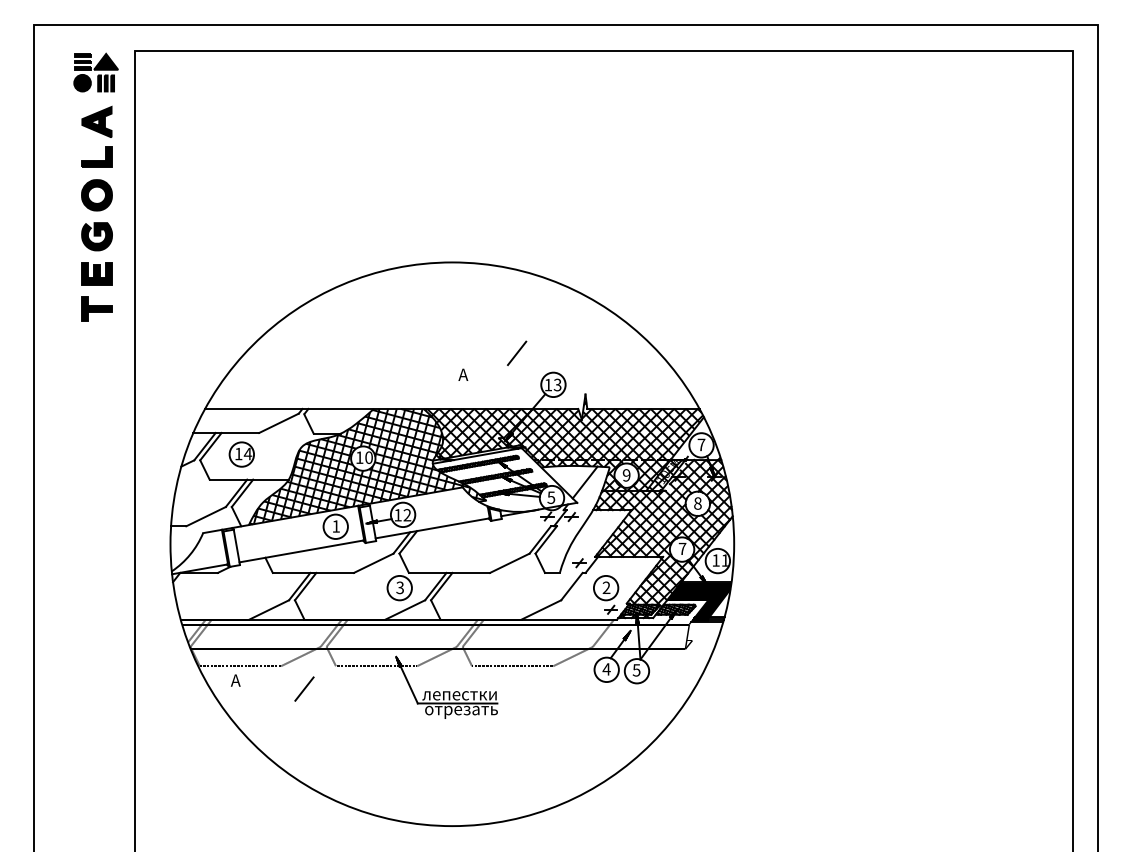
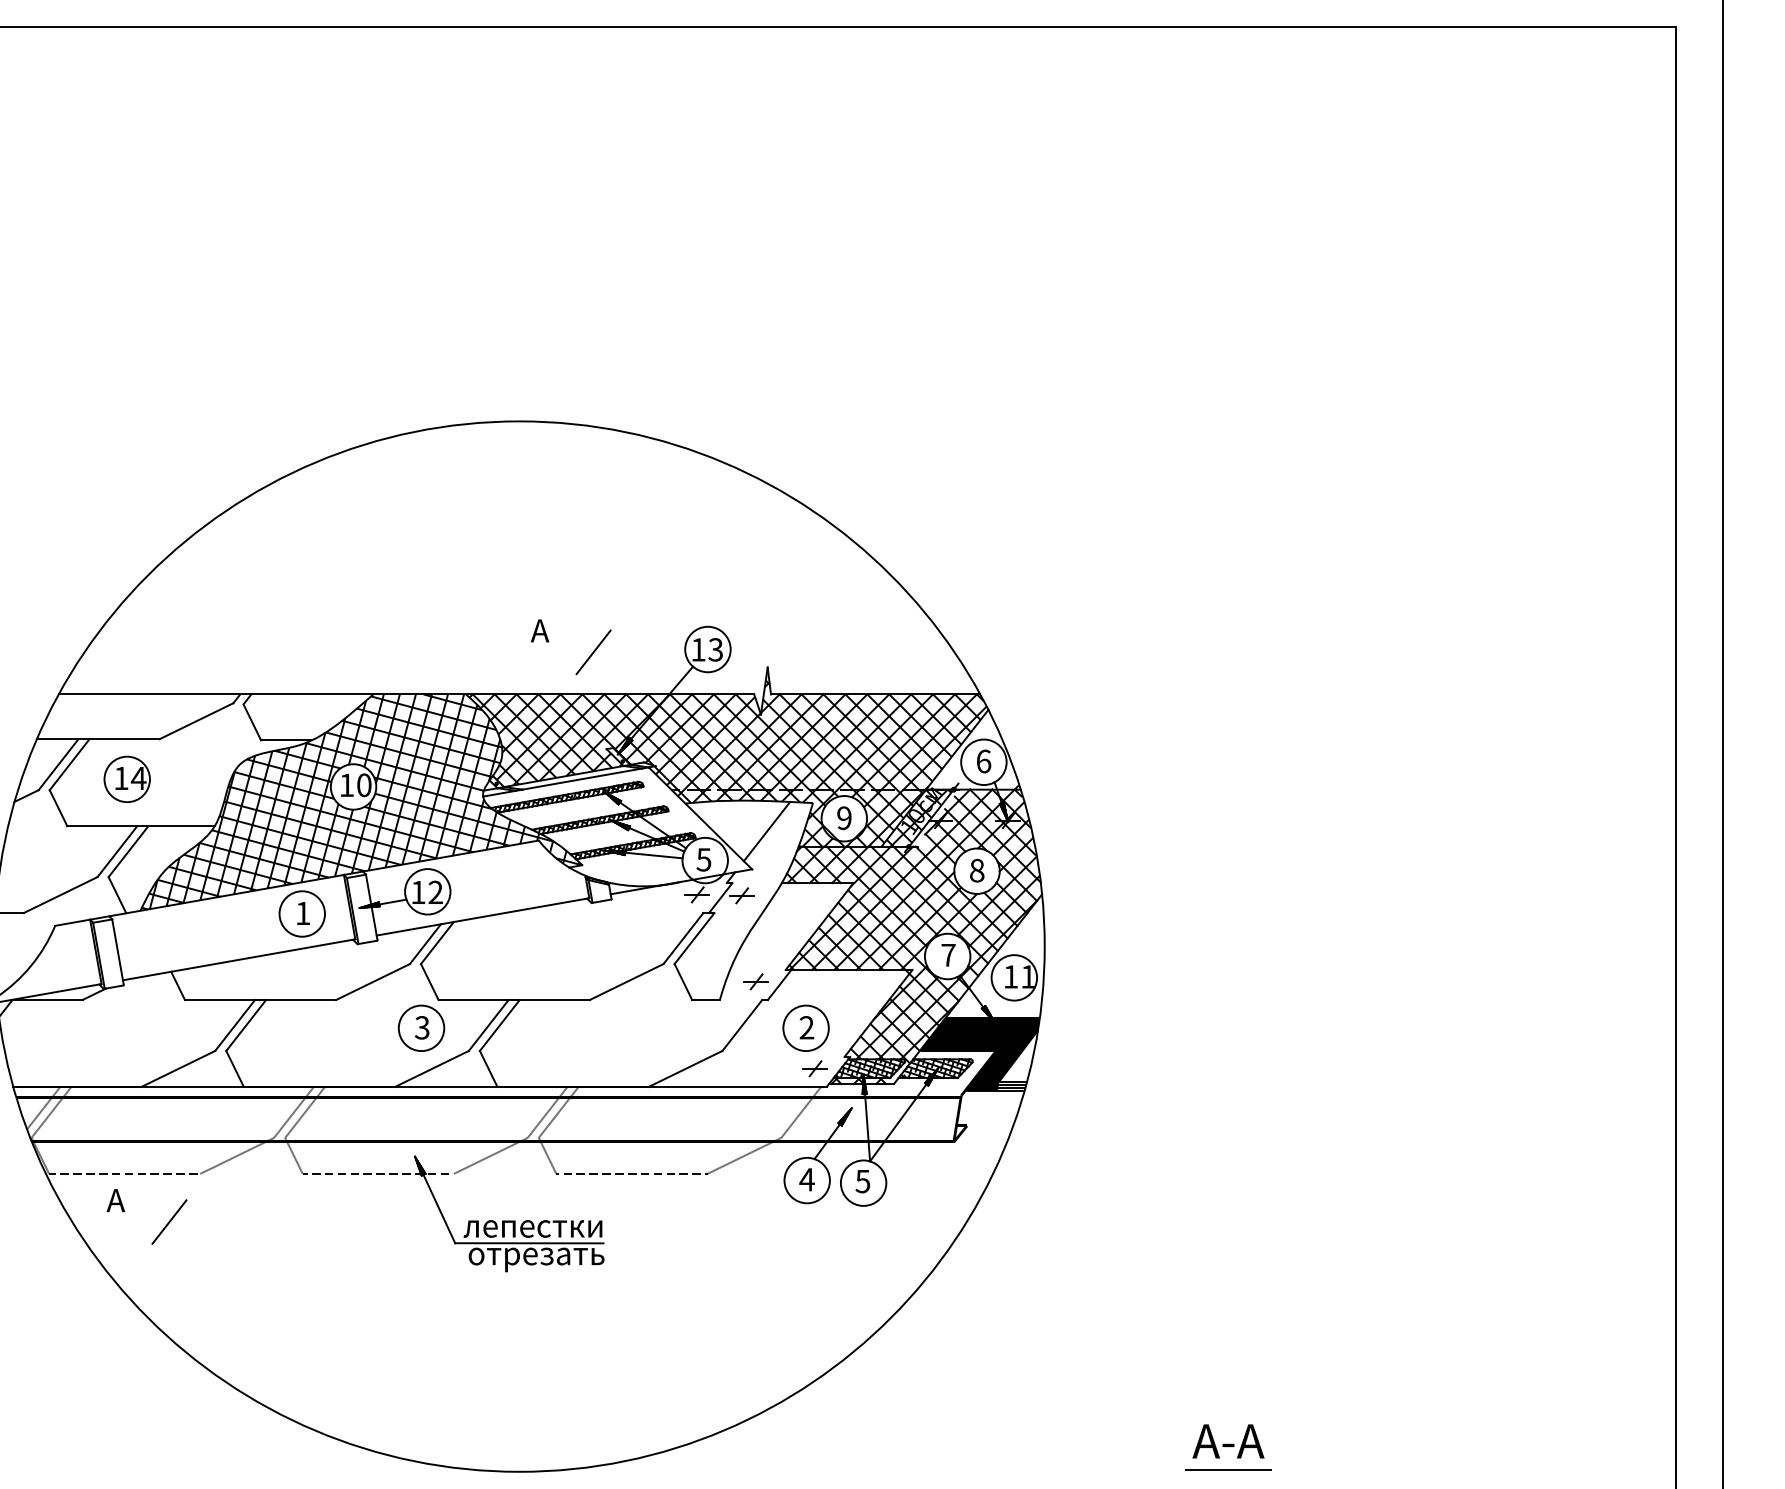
line: (517, 352) -> (594, 650), moved
text: (701, 444) -> (983, 760), 7 -> 6
line: (304, 688) -> (169, 1220), moved
part: (832, 812) -> (1227, 1446), added

